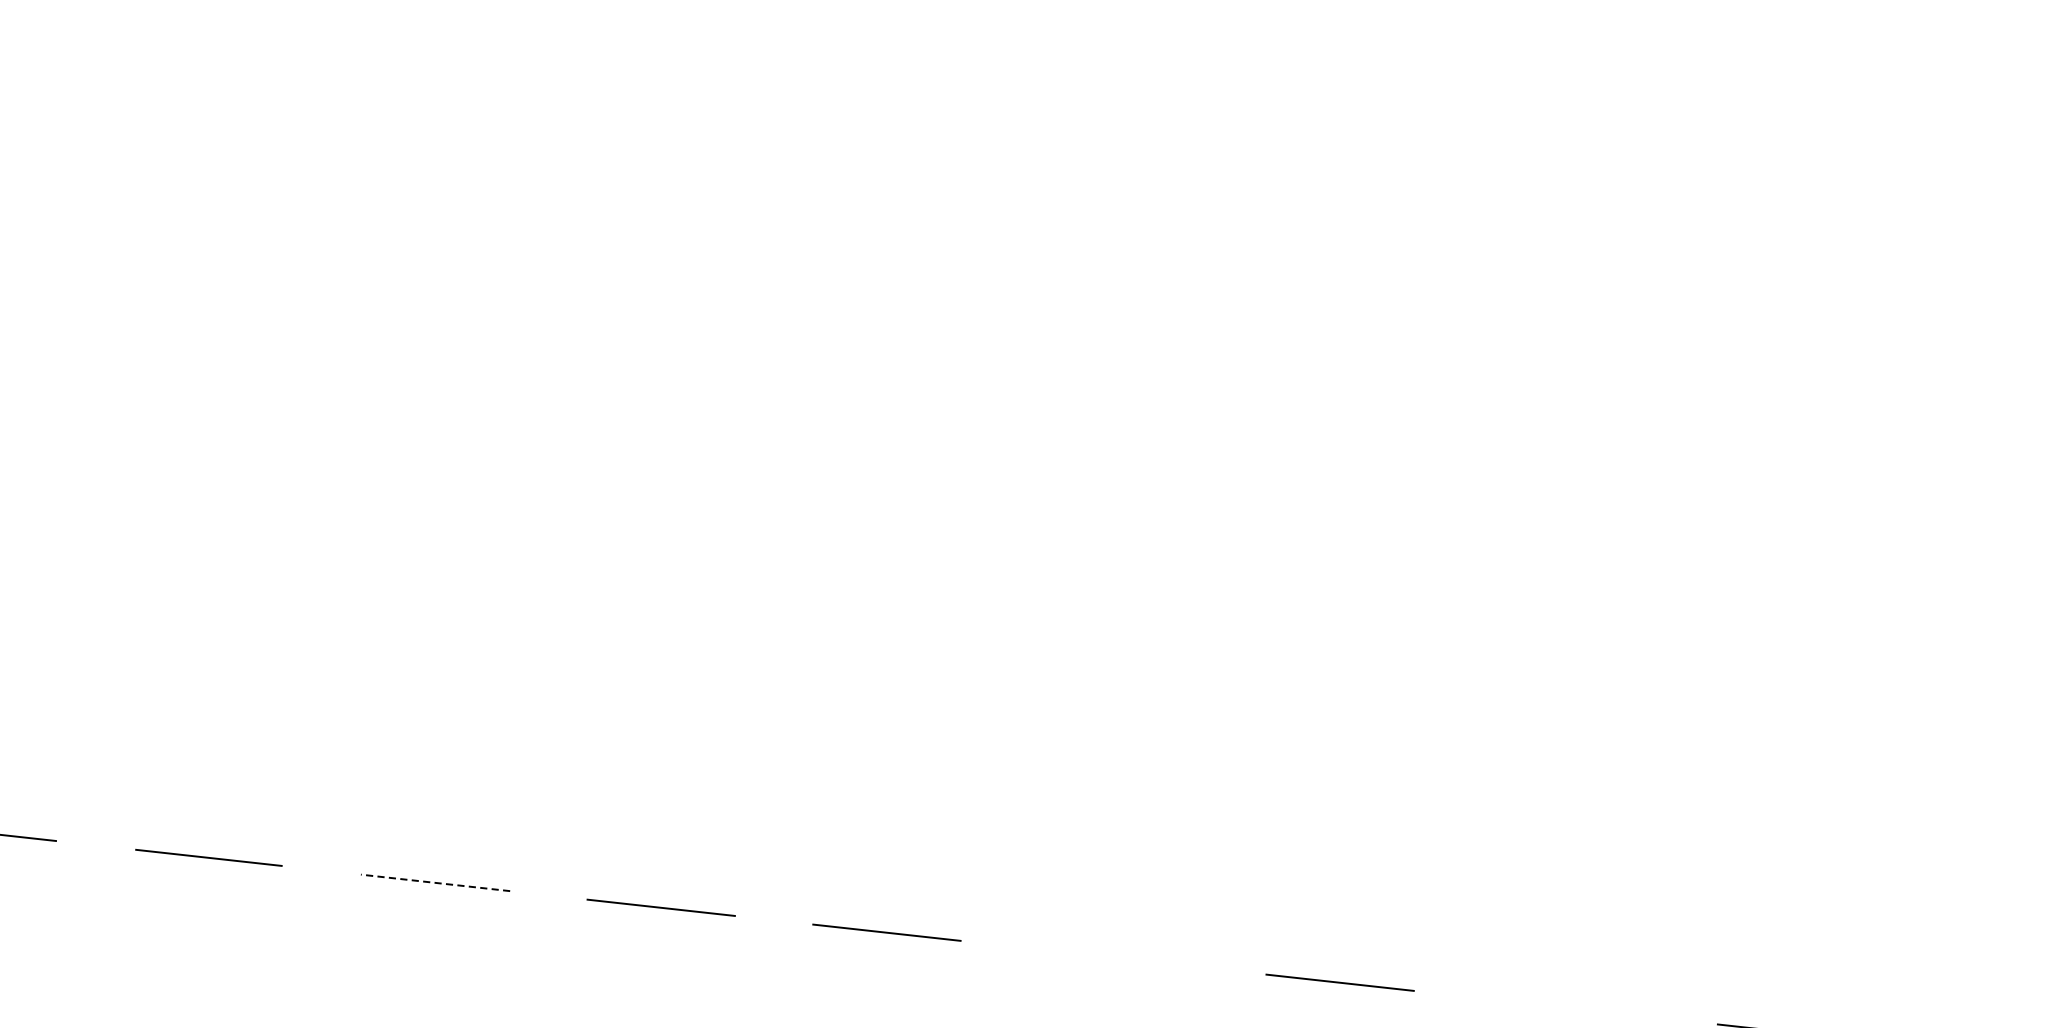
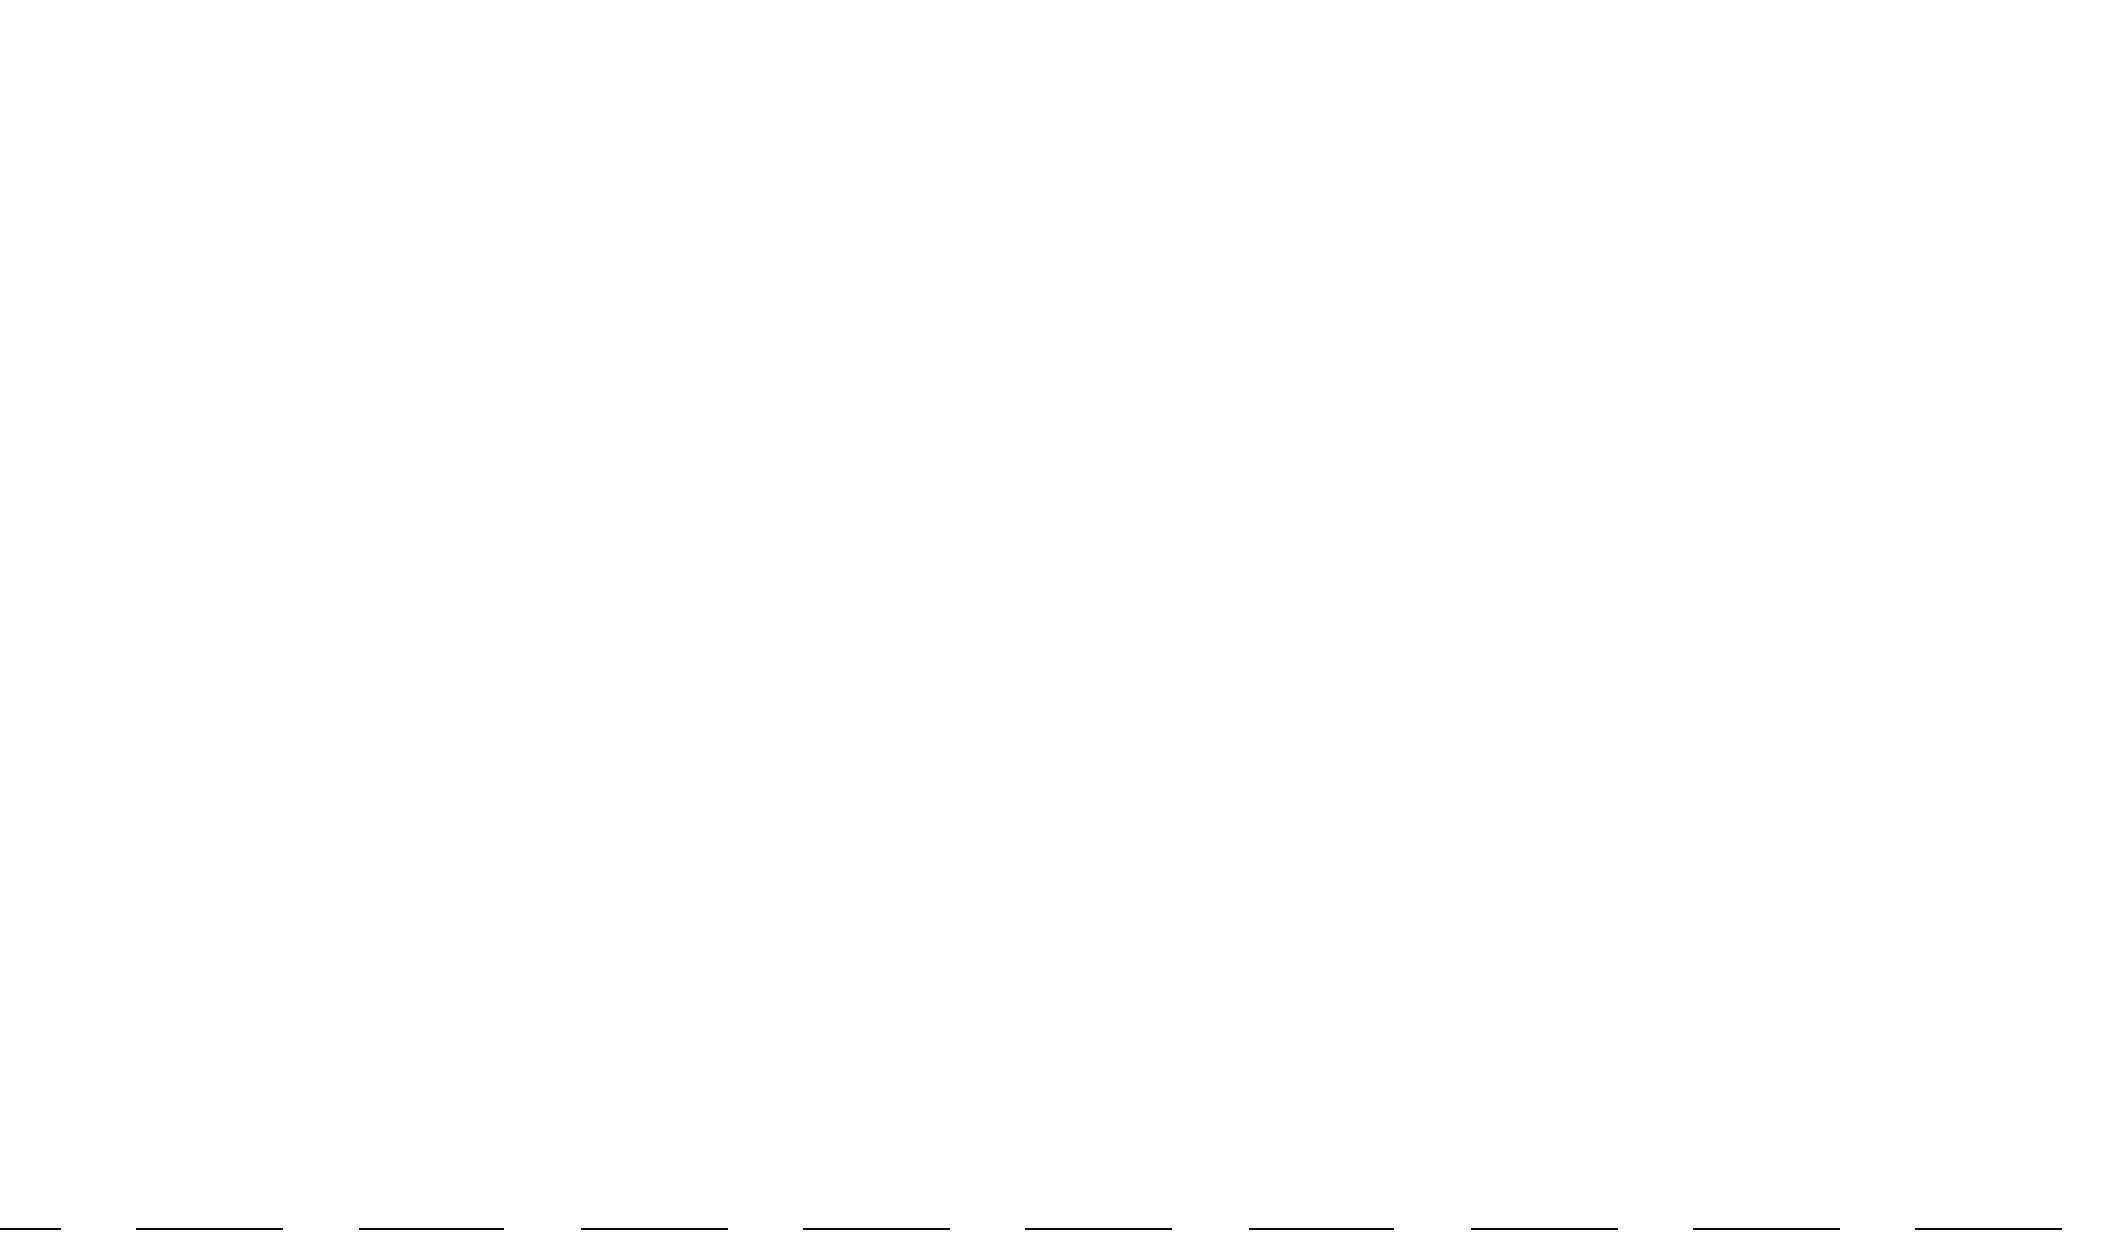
line: (435, 883) -> (654, 1229), dashed -> solid
line: (1113, 957) -> (1321, 1228), added
line: (1565, 1007) -> (1766, 1228), added

